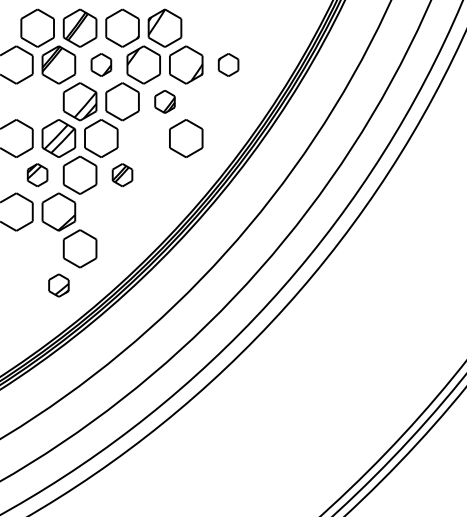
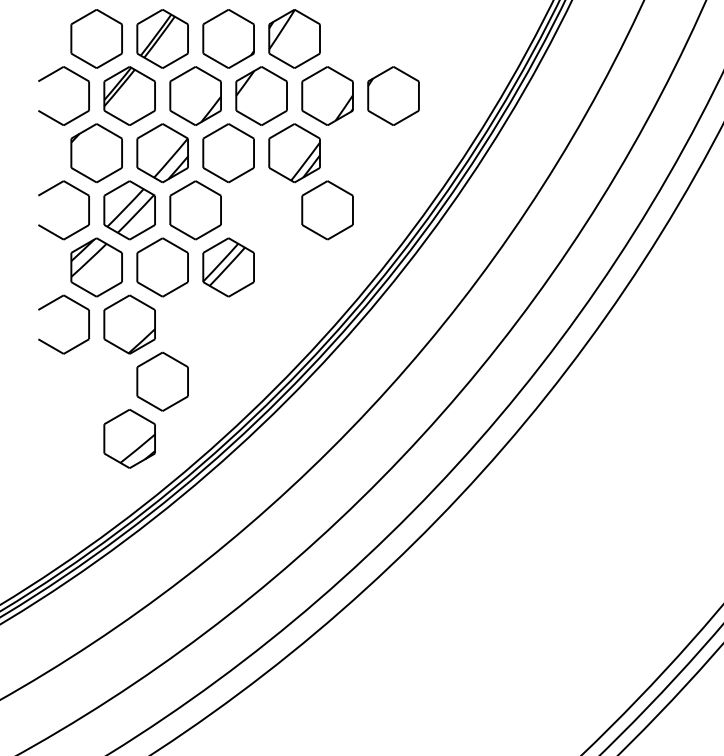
part: (101, 64) -> (195, 95), size x1.67
part: (228, 64) -> (393, 95), size x1.67
part: (37, 101) -> (96, 152), added
part: (164, 101) -> (293, 152), size x1.67
part: (37, 174) -> (96, 266), size x1.67
part: (122, 174) -> (228, 266), size x1.67
part: (58, 285) -> (129, 438), size x1.67

